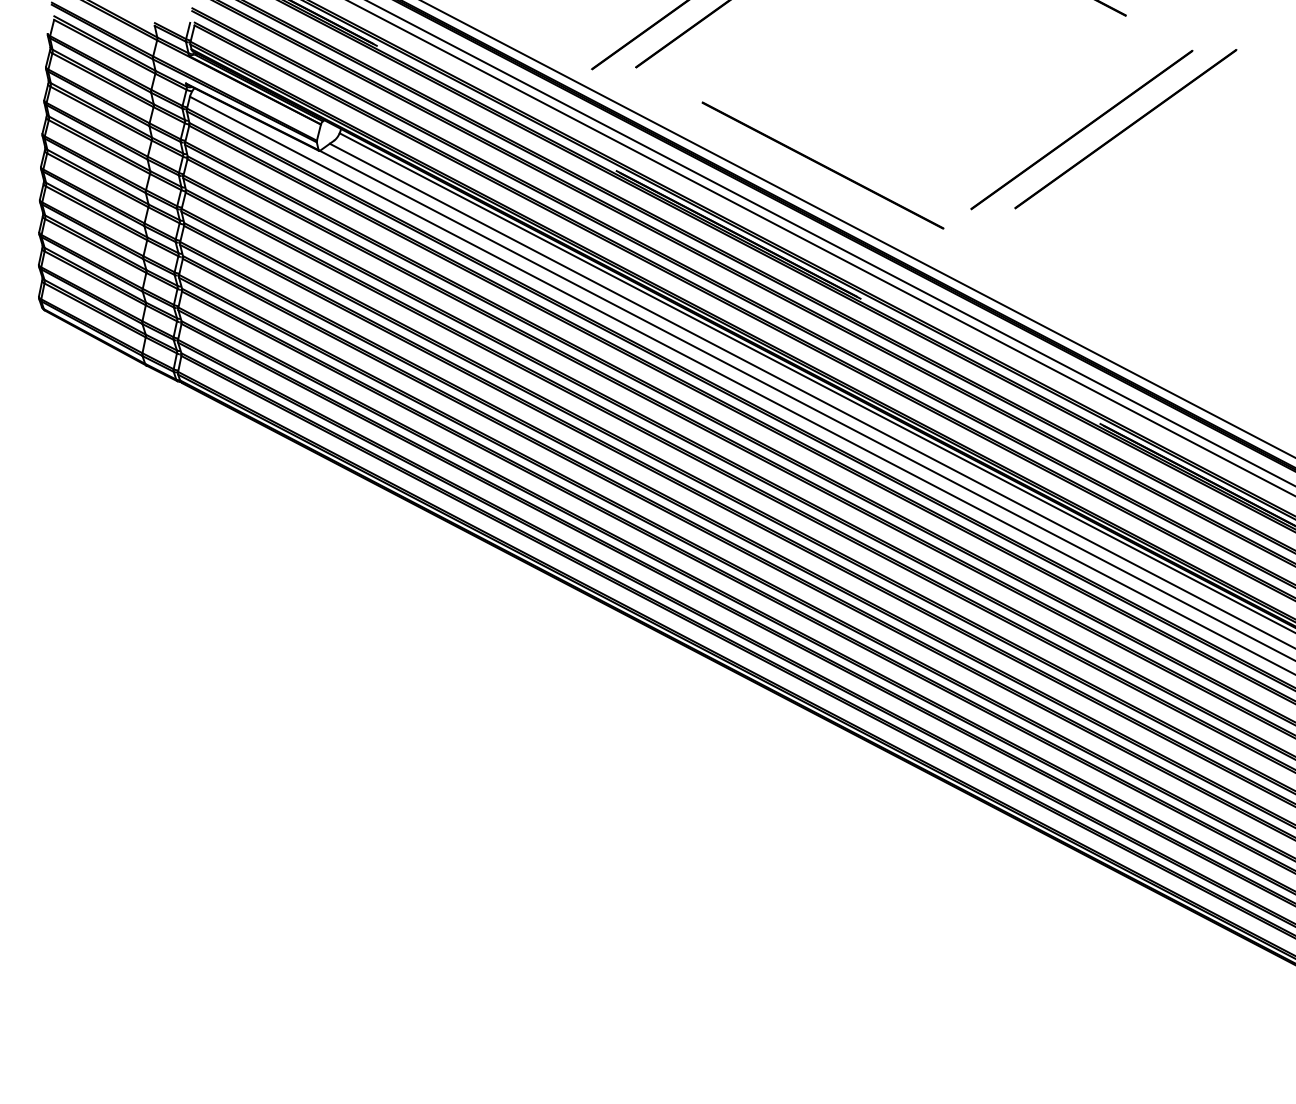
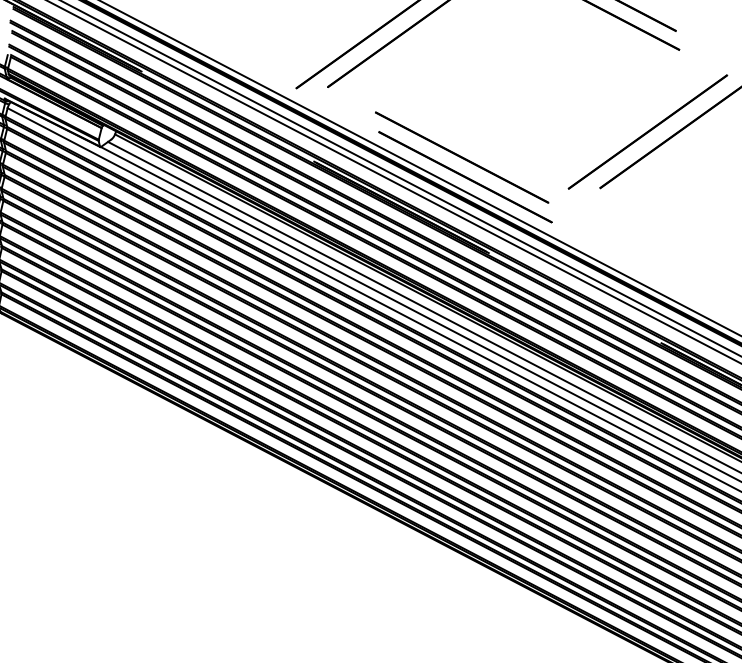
line: (827, 192) -> (465, 176), added

